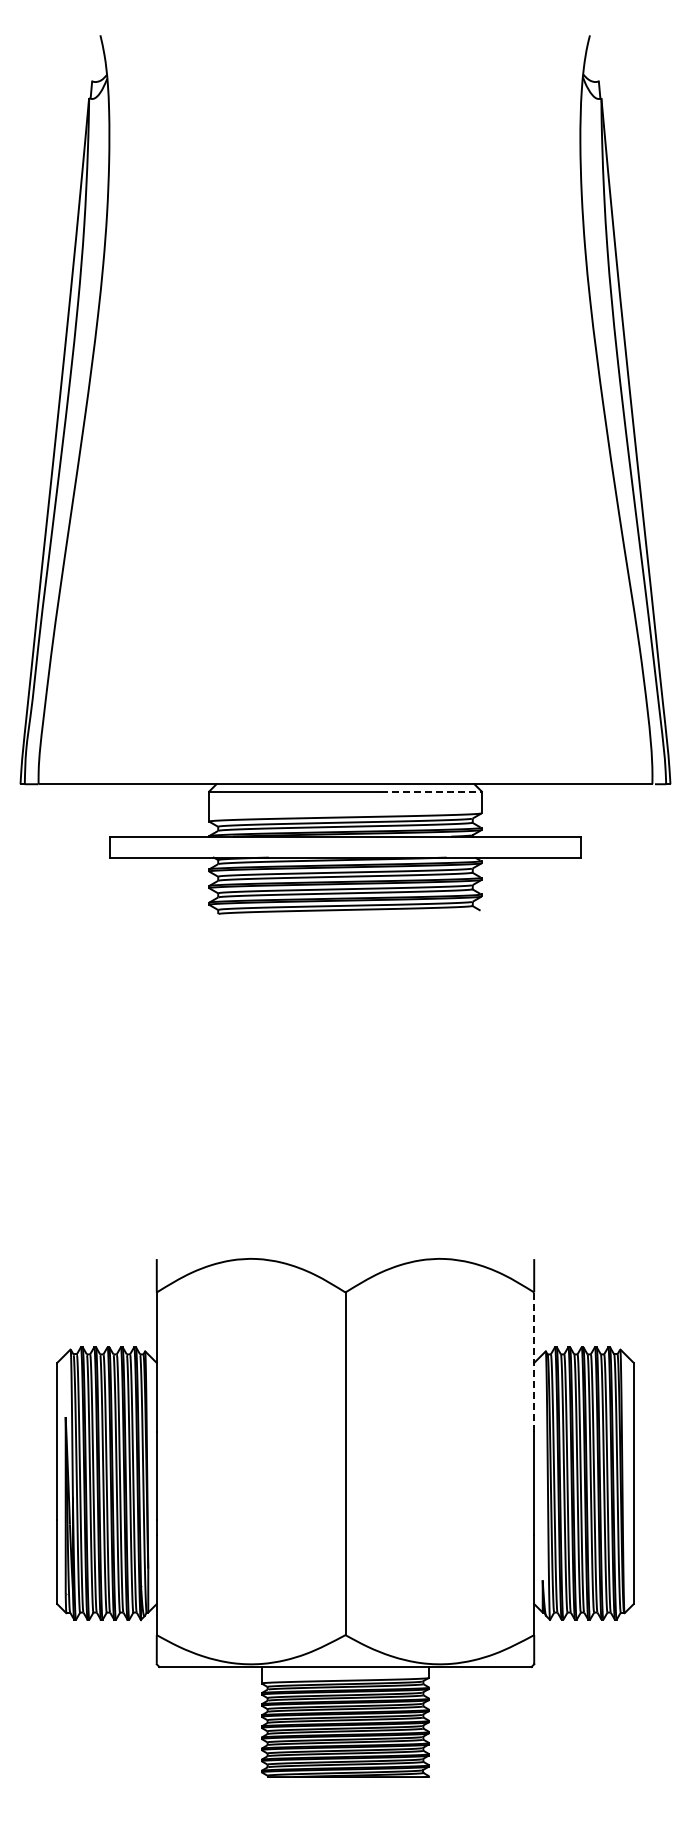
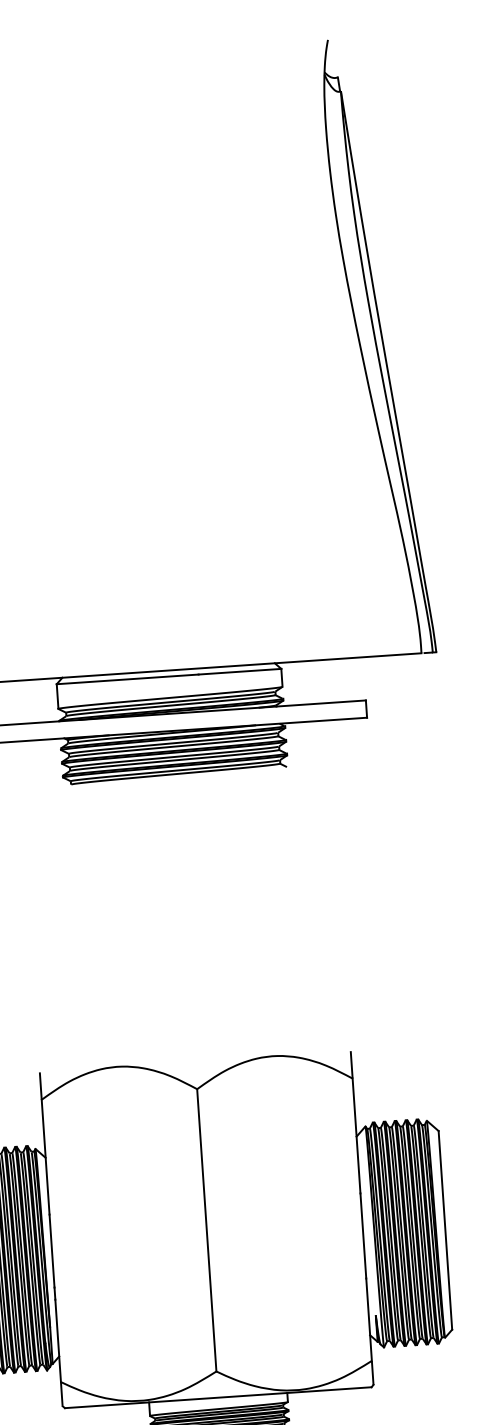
line: (432, 791) -> (240, 671), dashed -> solid
line: (534, 1362) -> (356, 1136), dashed -> solid

